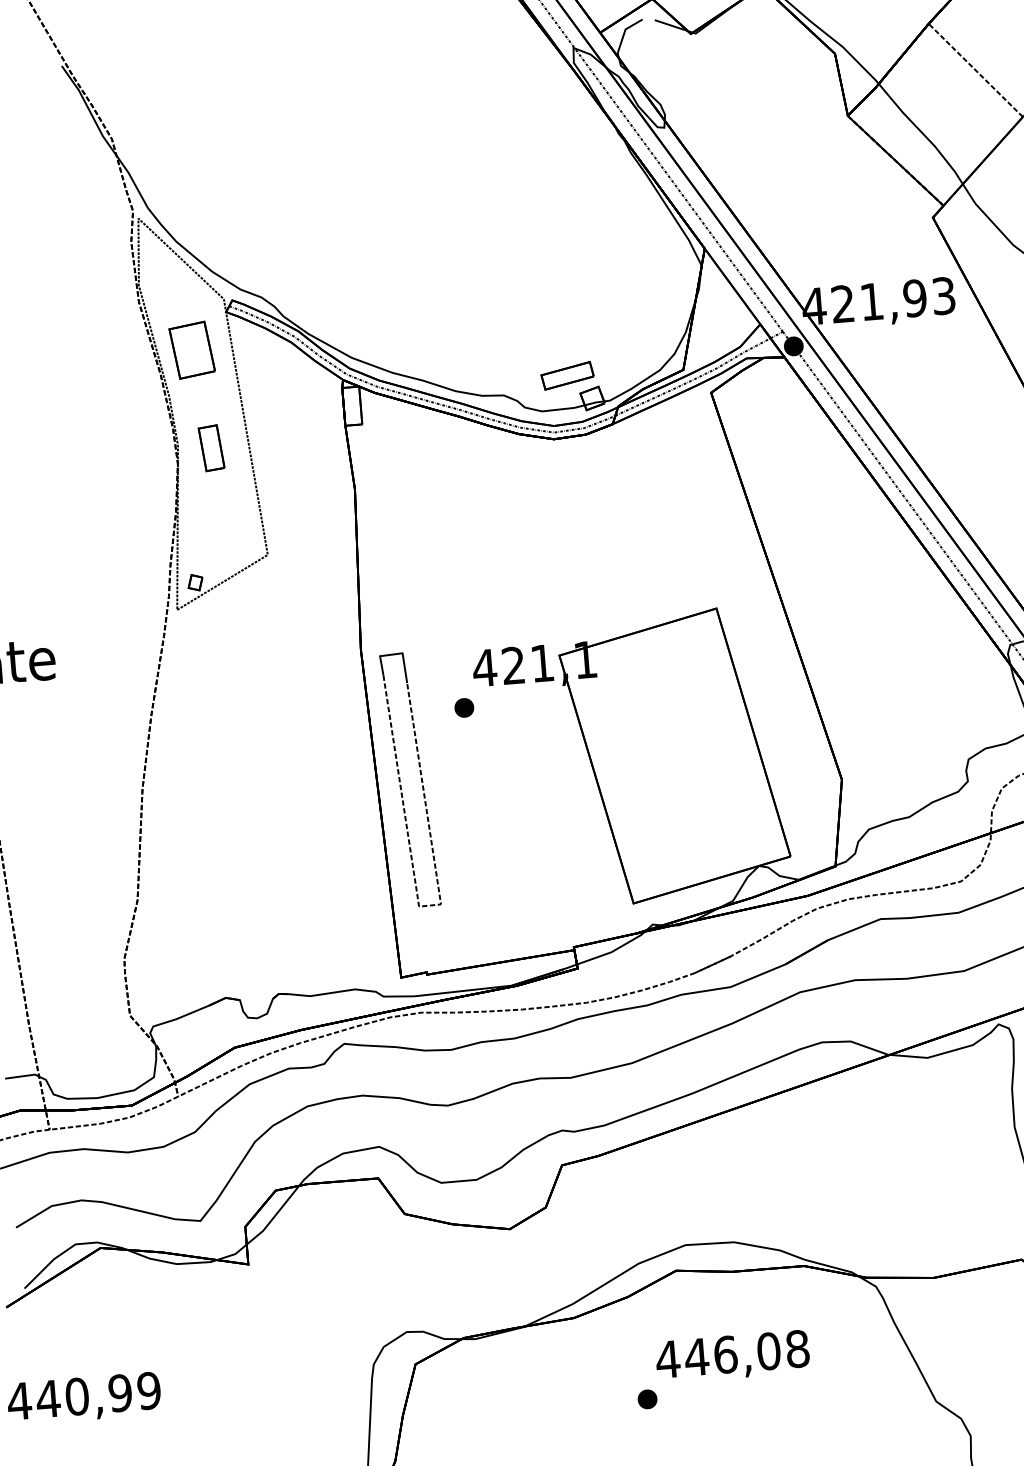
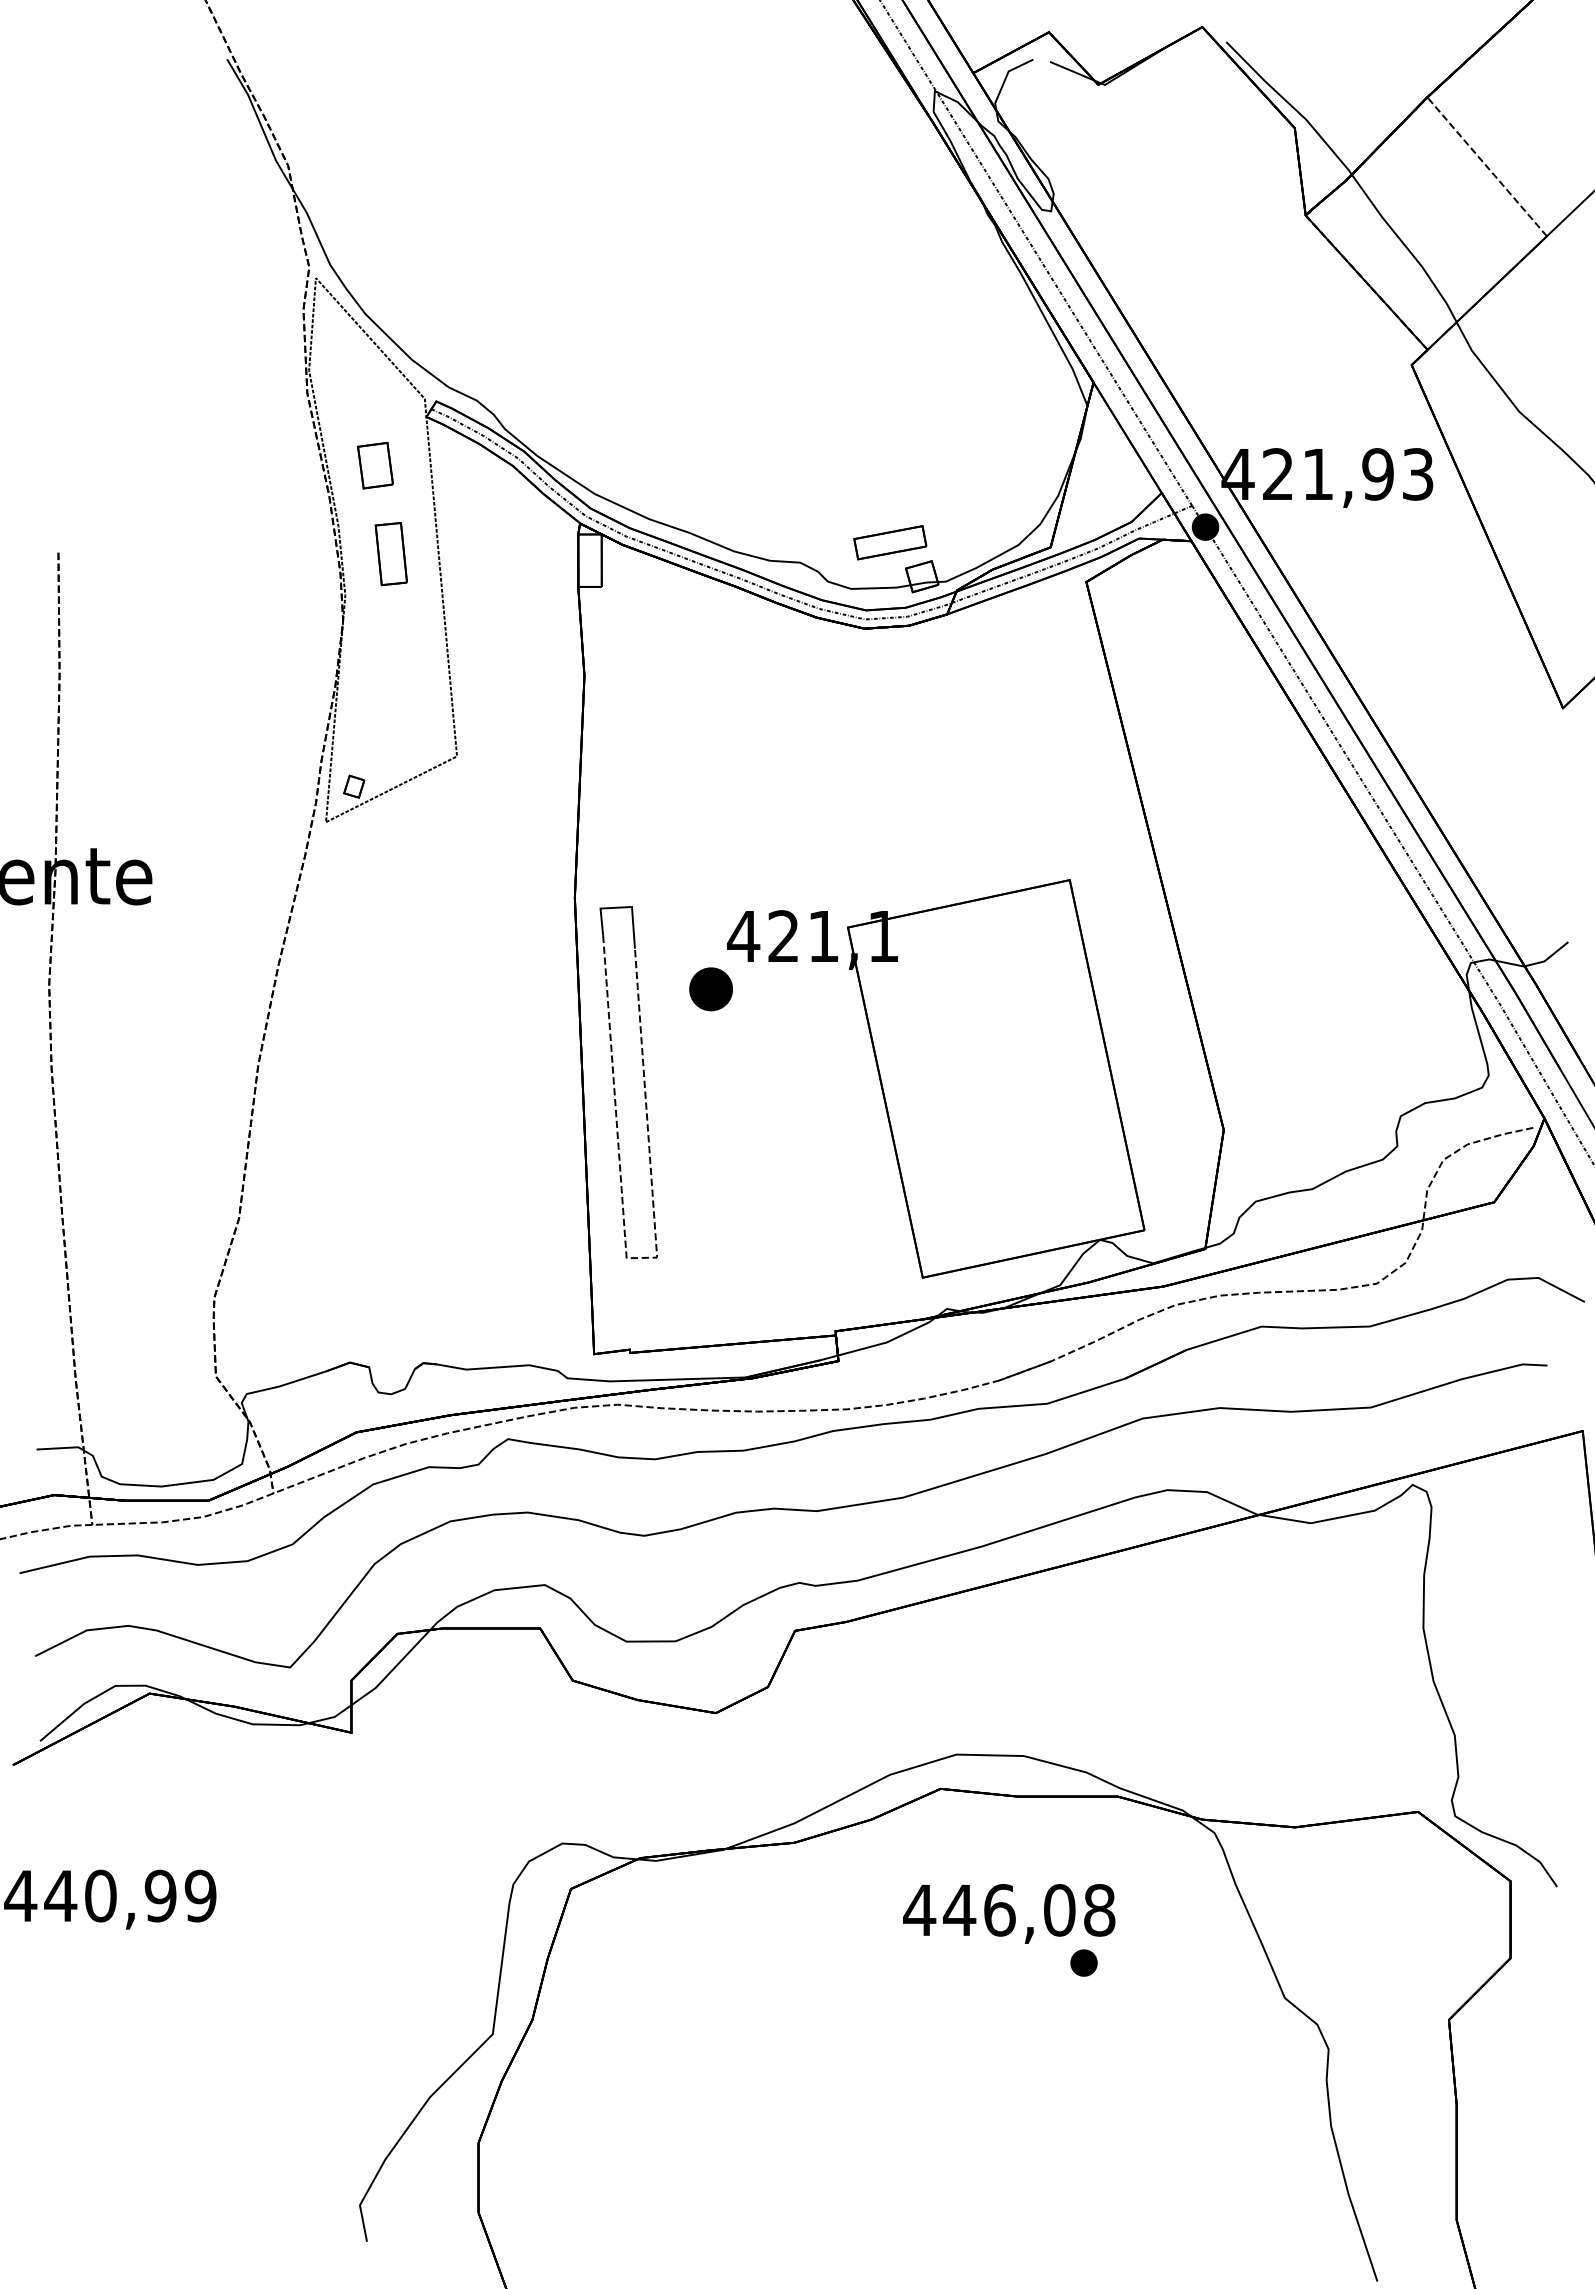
part: (192, 350) -> (375, 465), size x0.6
part: (211, 448) -> (390, 554), moved
part: (463, 707) -> (710, 988), size x1.6
part: (647, 1398) -> (1083, 1962), moved

